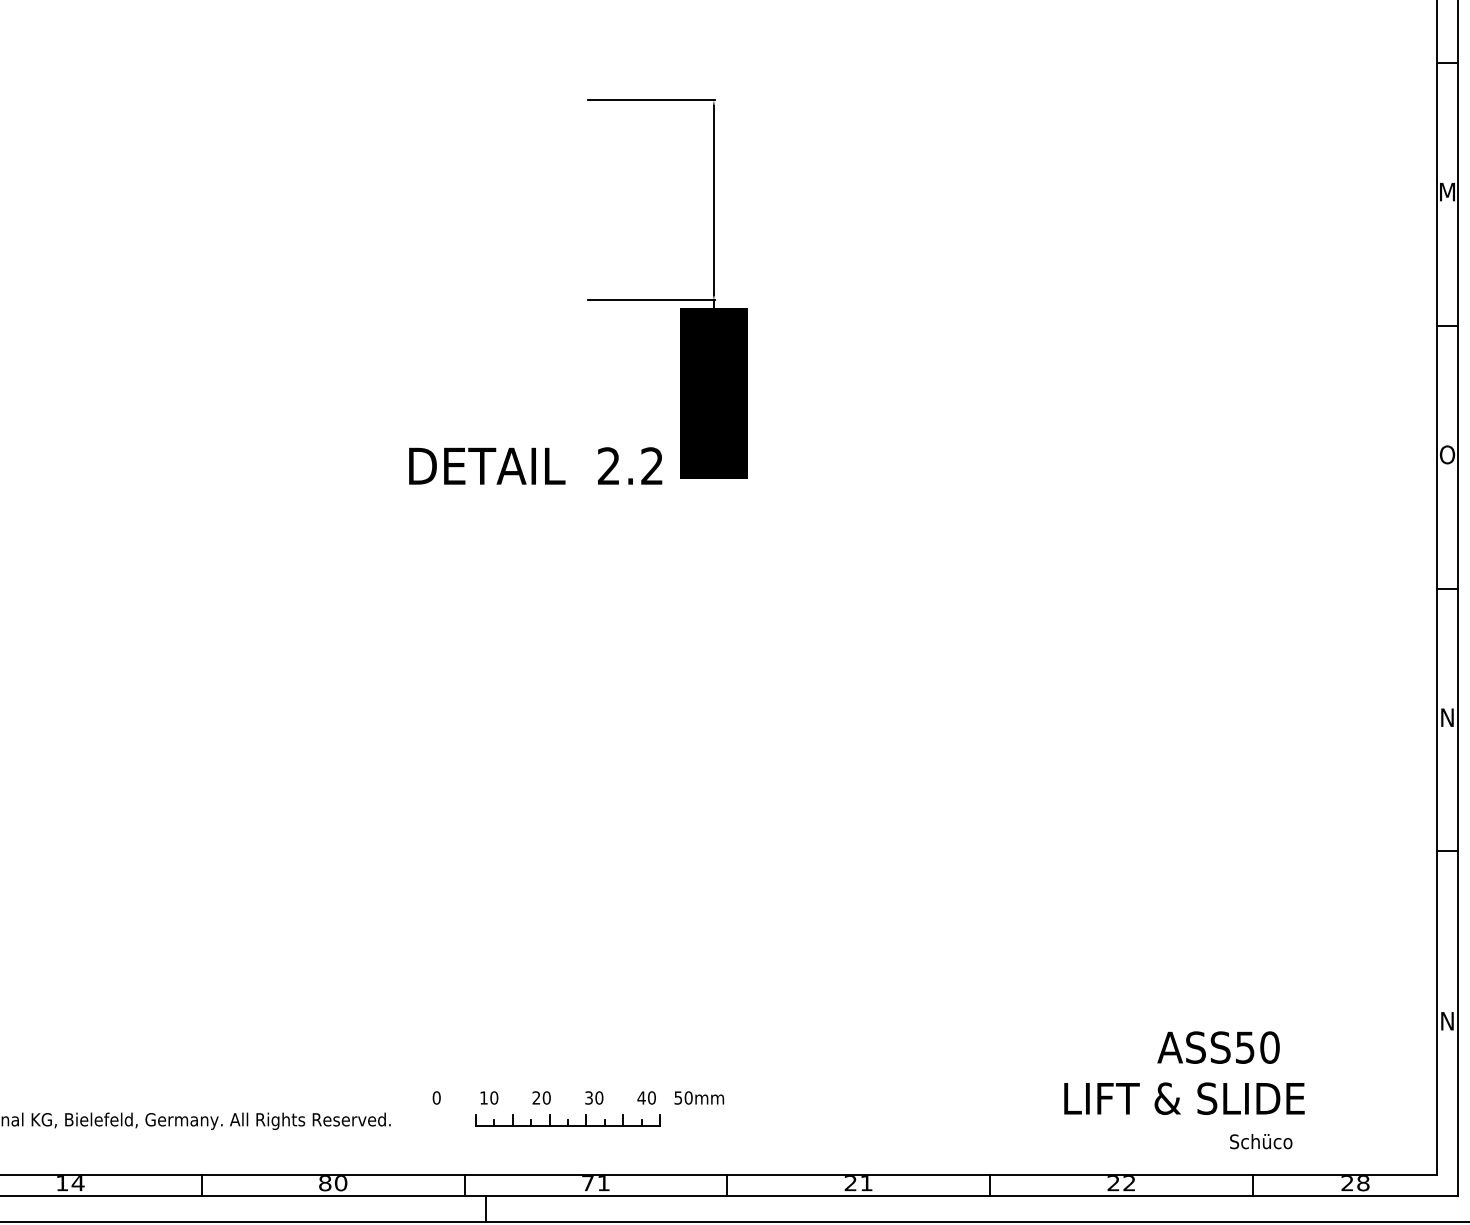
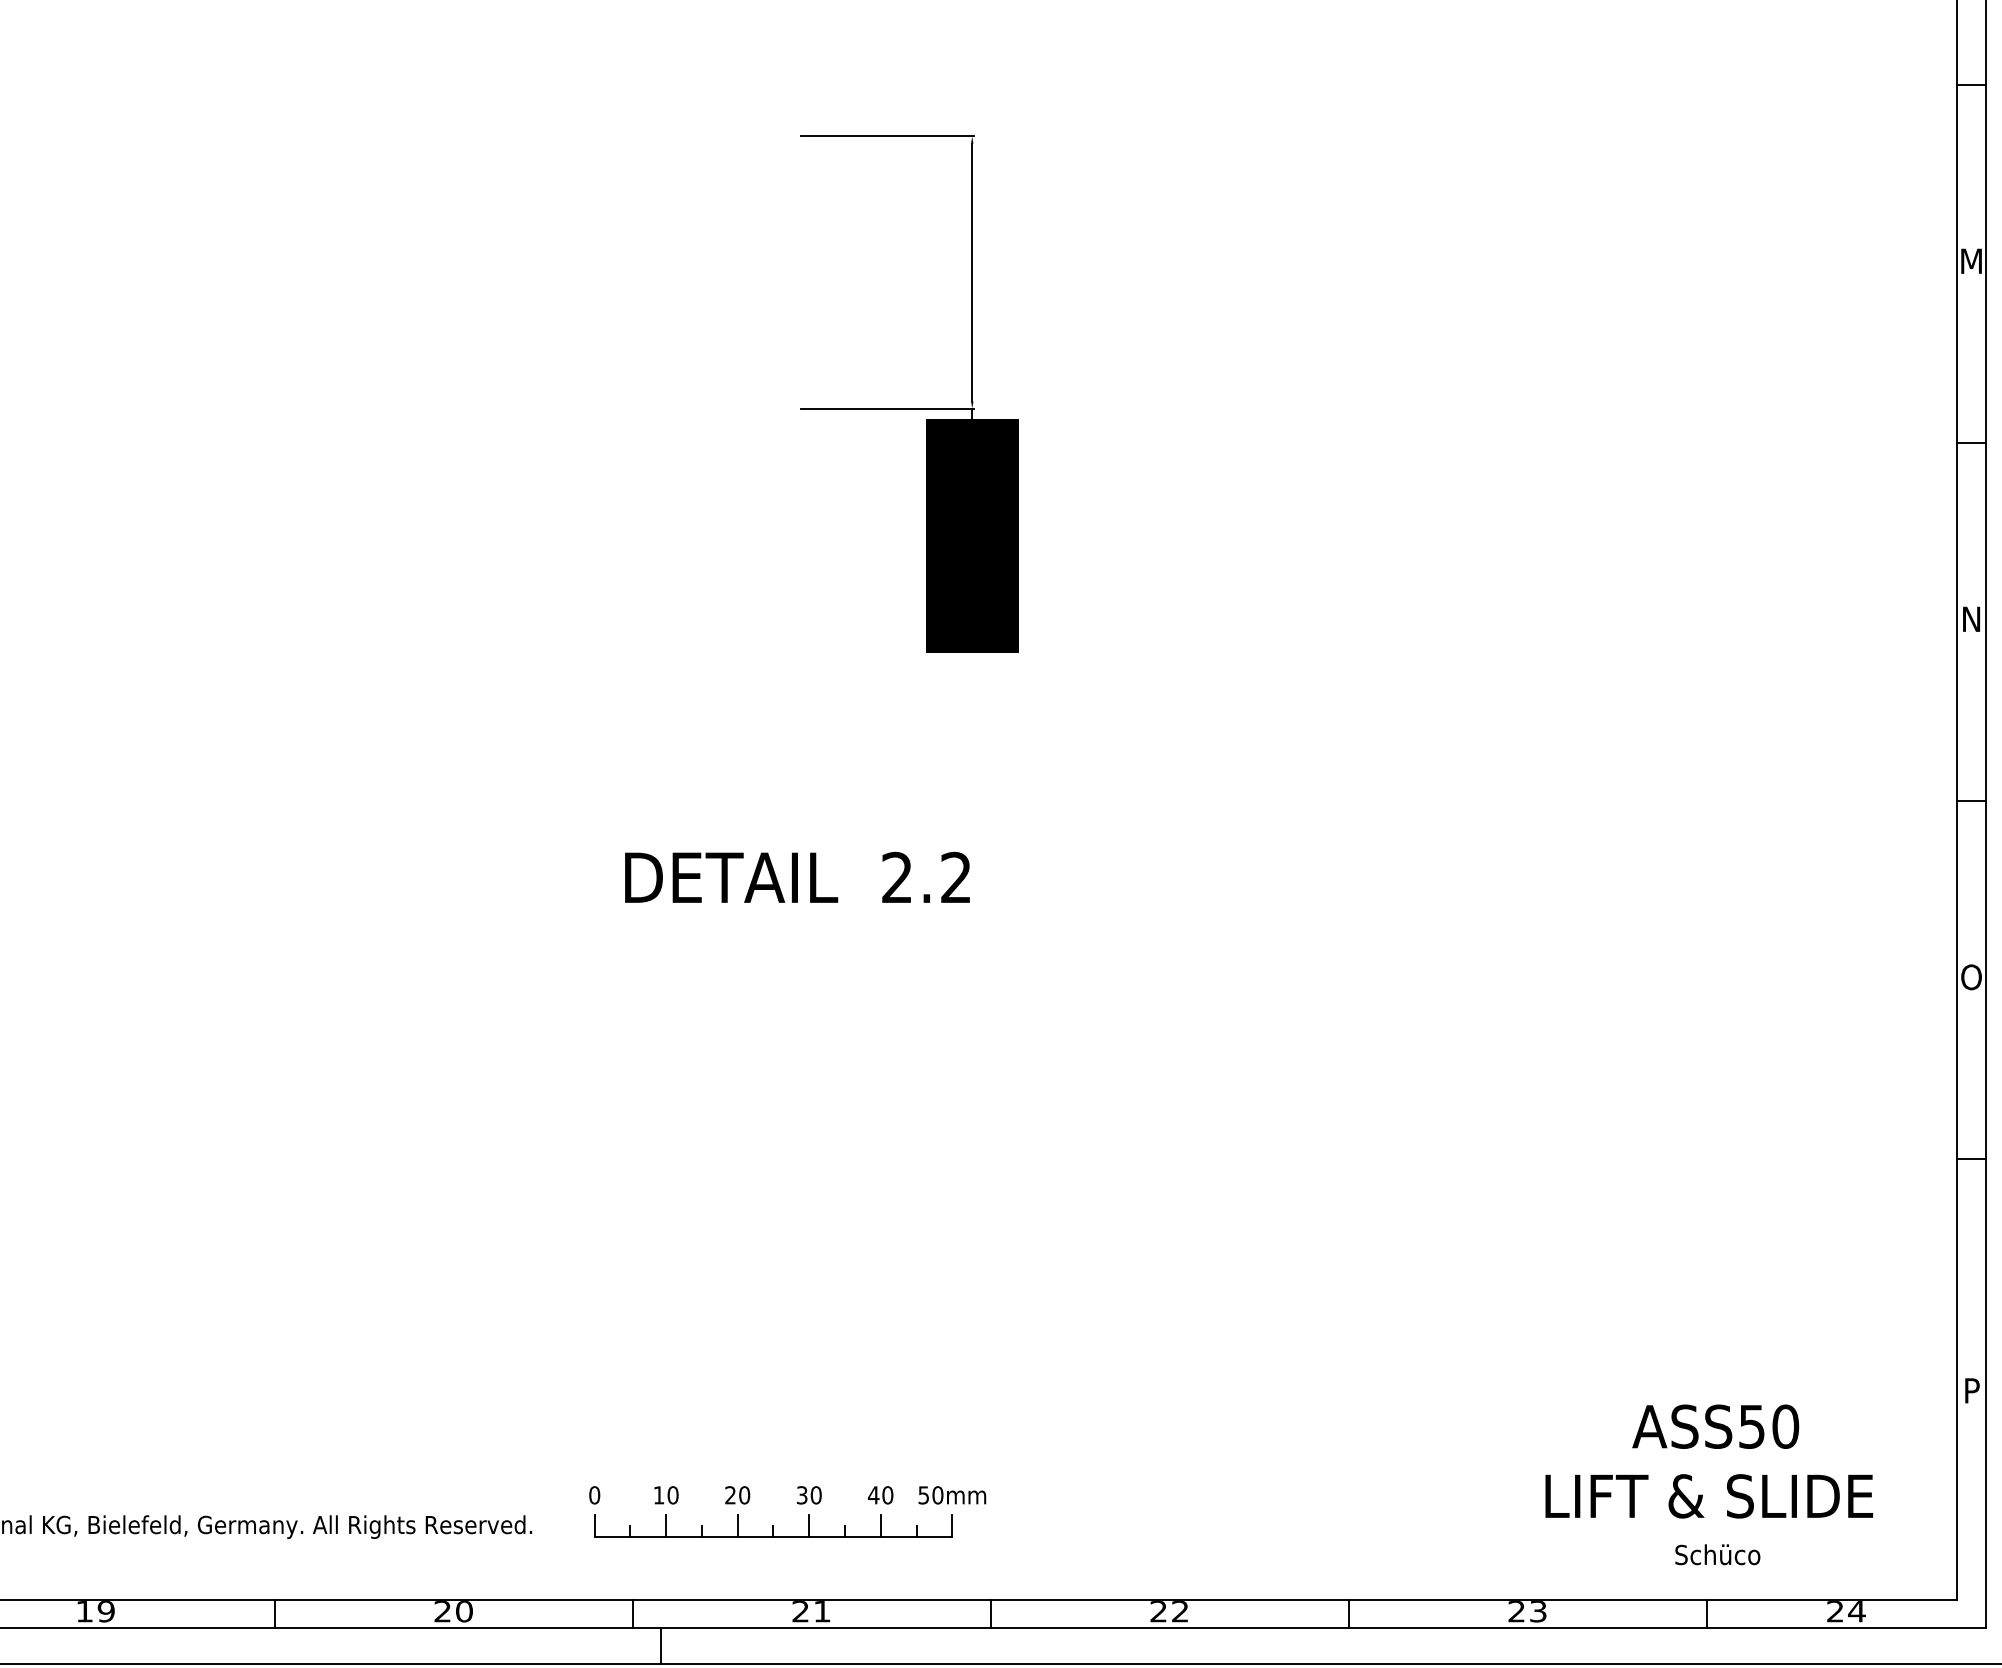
text: (1447, 455) -> (1971, 619), O -> N
text: (535, 465) -> (797, 876), moved
text: (1447, 717) -> (1971, 977), N -> O
text: (1447, 1021) -> (1971, 1390), N -> P
text: (1218, 1047) -> (1715, 1426), moved
text: (1184, 1098) -> (1709, 1496), moved
part: (567, 1120) -> (773, 1525), size x1.43
text: (78, 1183) -> (106, 1611), 14 -> 19
text: (325, 1183) -> (442, 1611), 80 -> 20
text: (587, 1183) -> (800, 1611), 71 -> 21
text: (866, 1183) -> (1180, 1611), 21 -> 22
text: (1129, 1183) -> (1538, 1611), 22 -> 23
text: (1363, 1183) -> (1856, 1611), 28 -> 24

